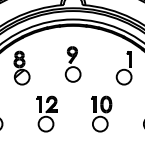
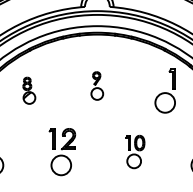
part: (72, 64) -> (96, 86), size x0.6
part: (21, 67) -> (28, 90), size x0.6
part: (101, 113) -> (135, 151), size x0.7

